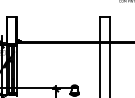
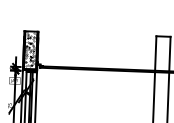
hatch: (11, 29) -> (30, 48), added

